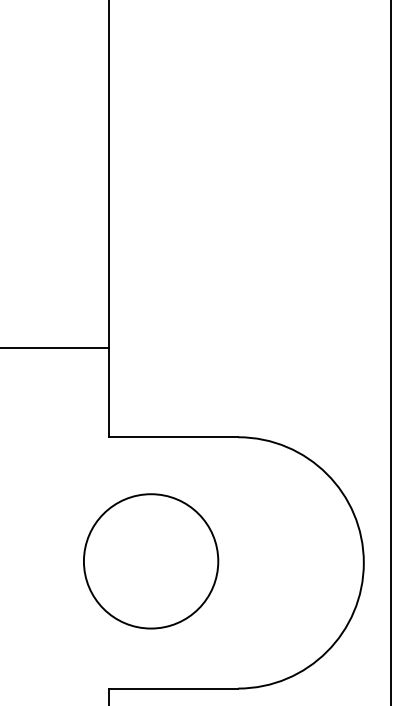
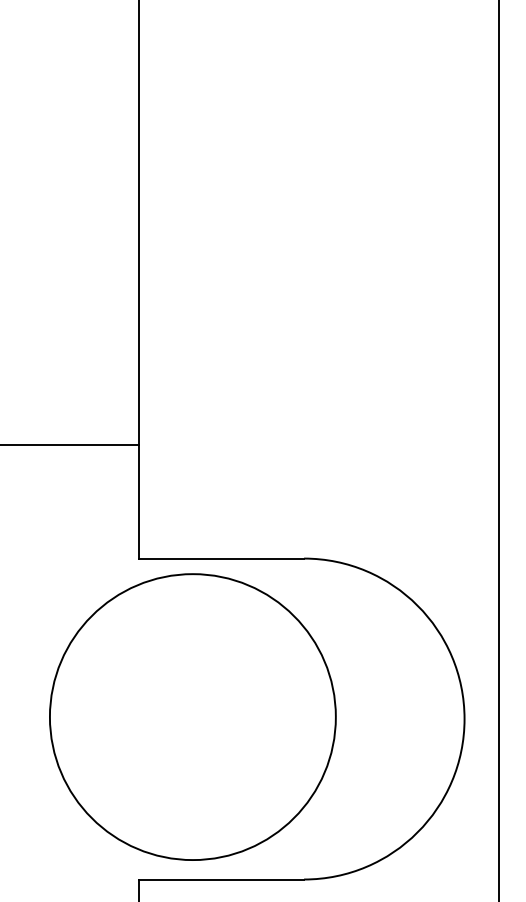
circle: (150, 561) -> (192, 717), size x1.67

